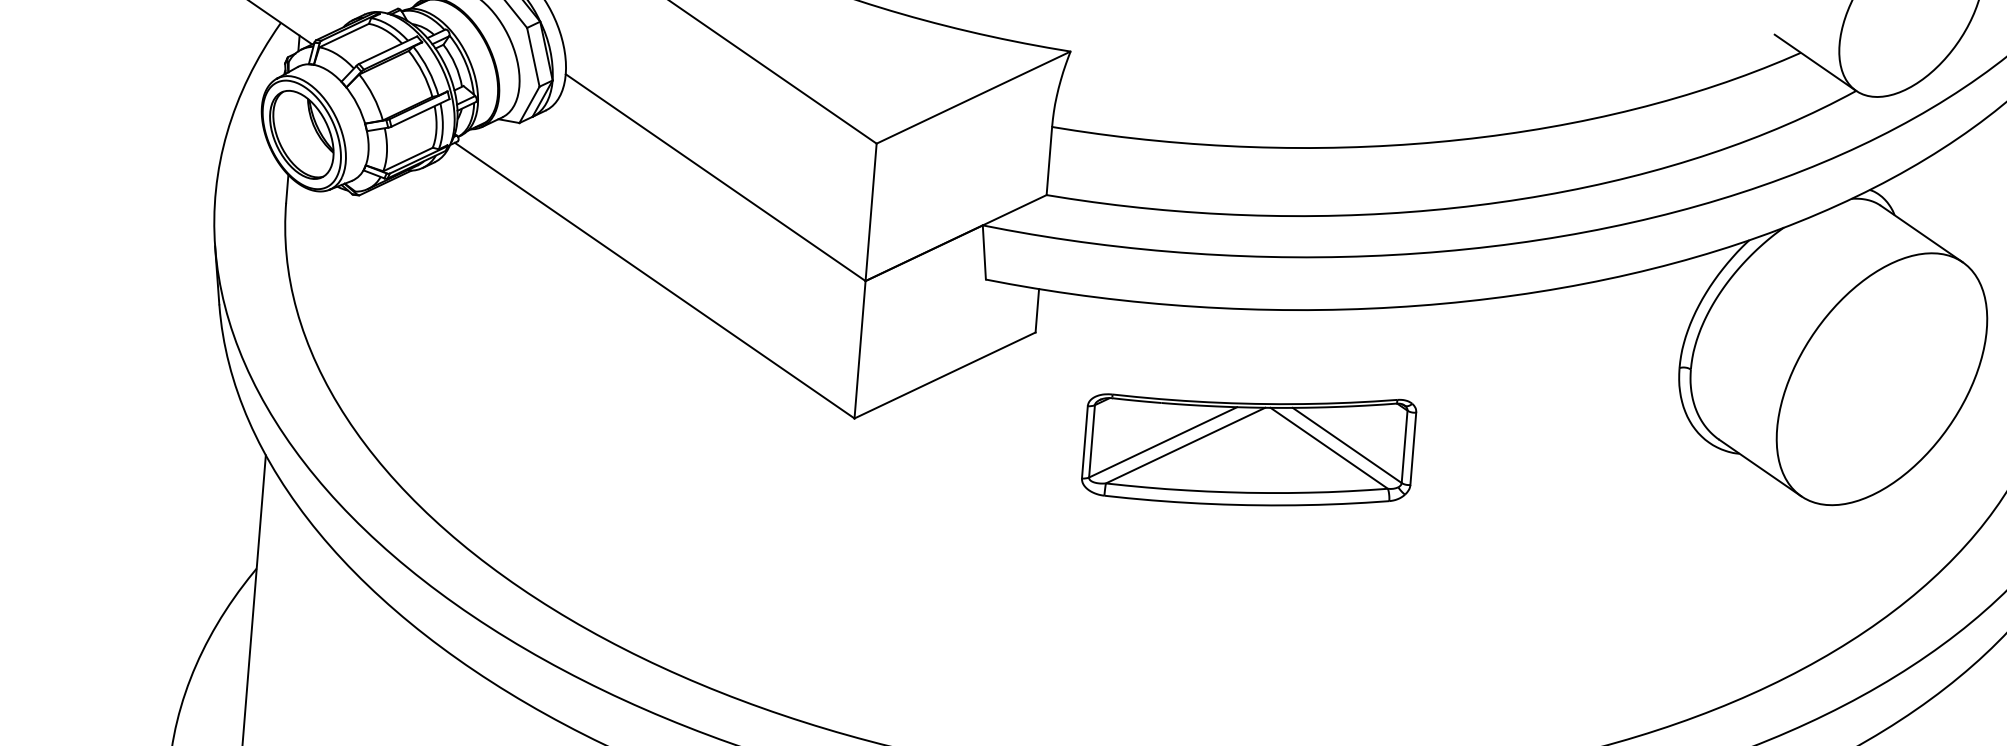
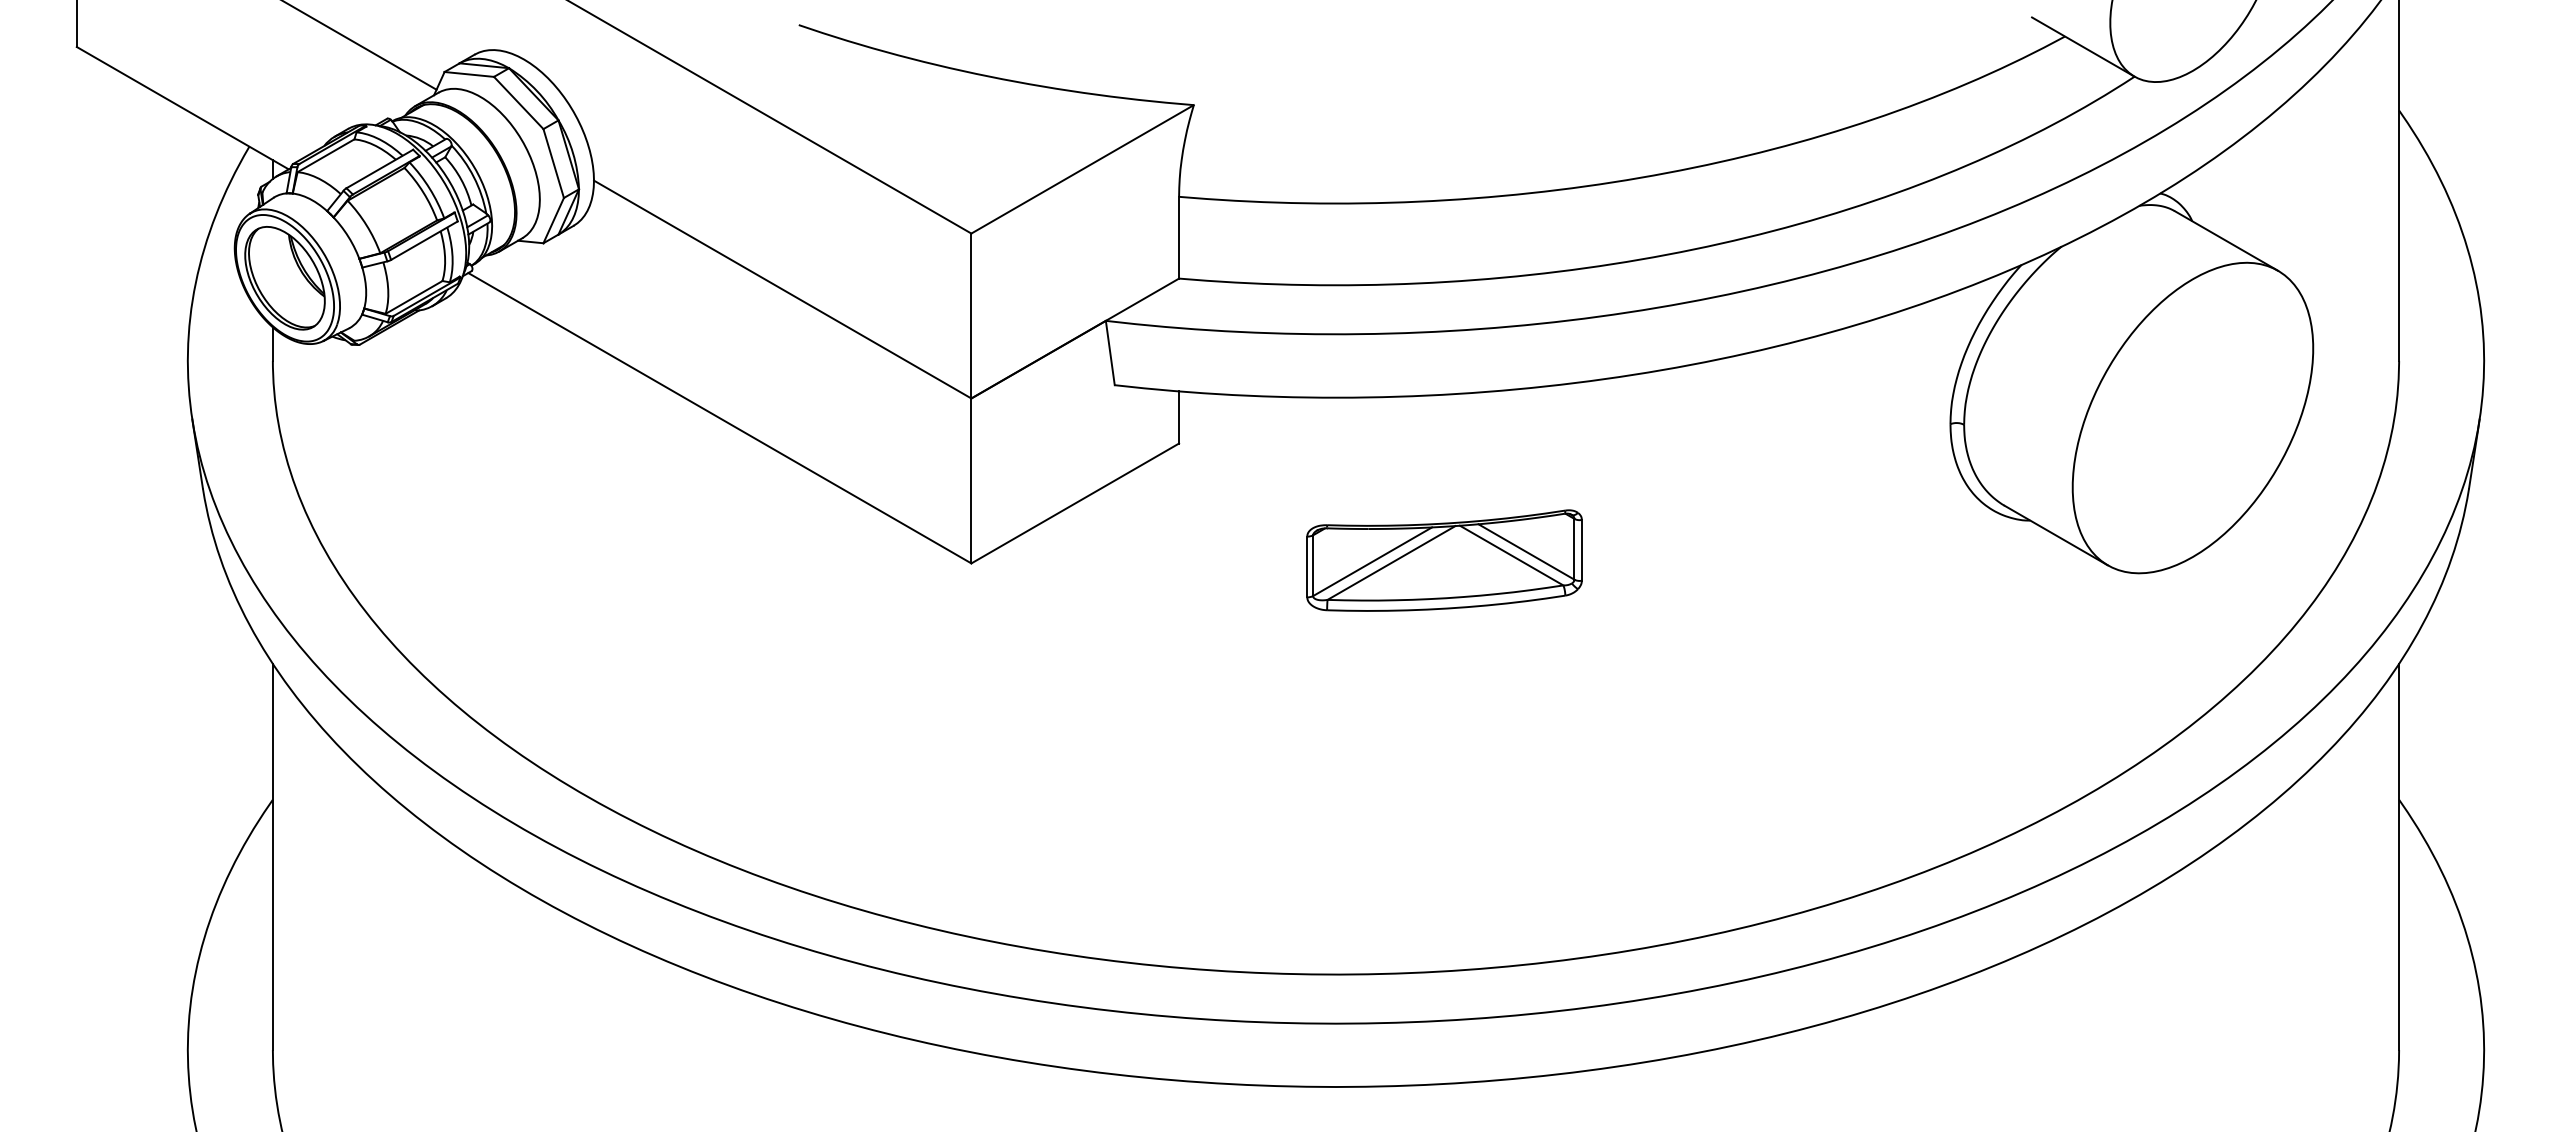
part: (1248, 447) -> (1444, 560), size x0.7

